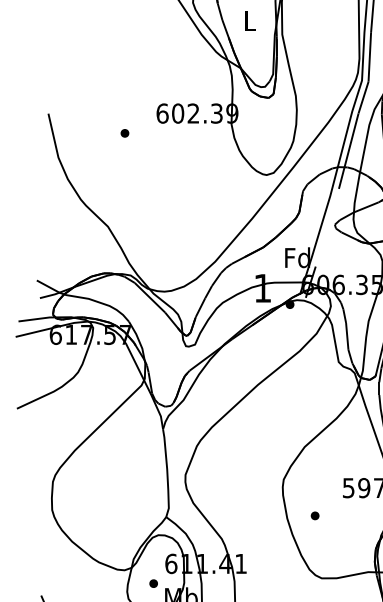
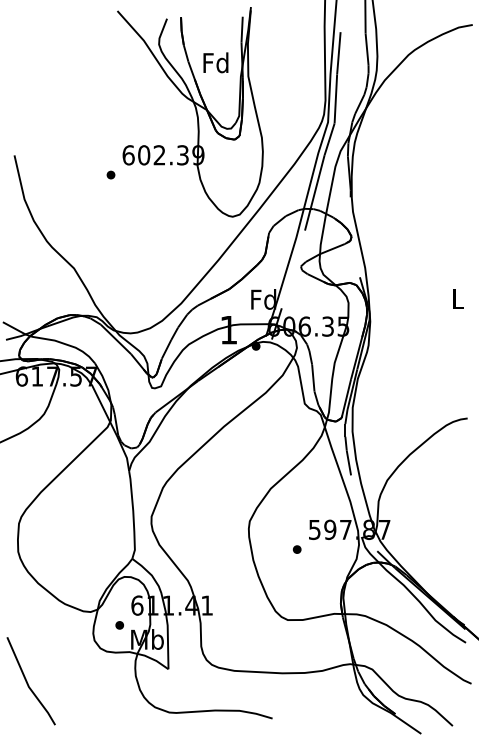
text: (249, 20) -> (215, 62), L -> Fd
part: (124, 132) -> (110, 174), moved
part: (314, 515) -> (296, 549), moved

